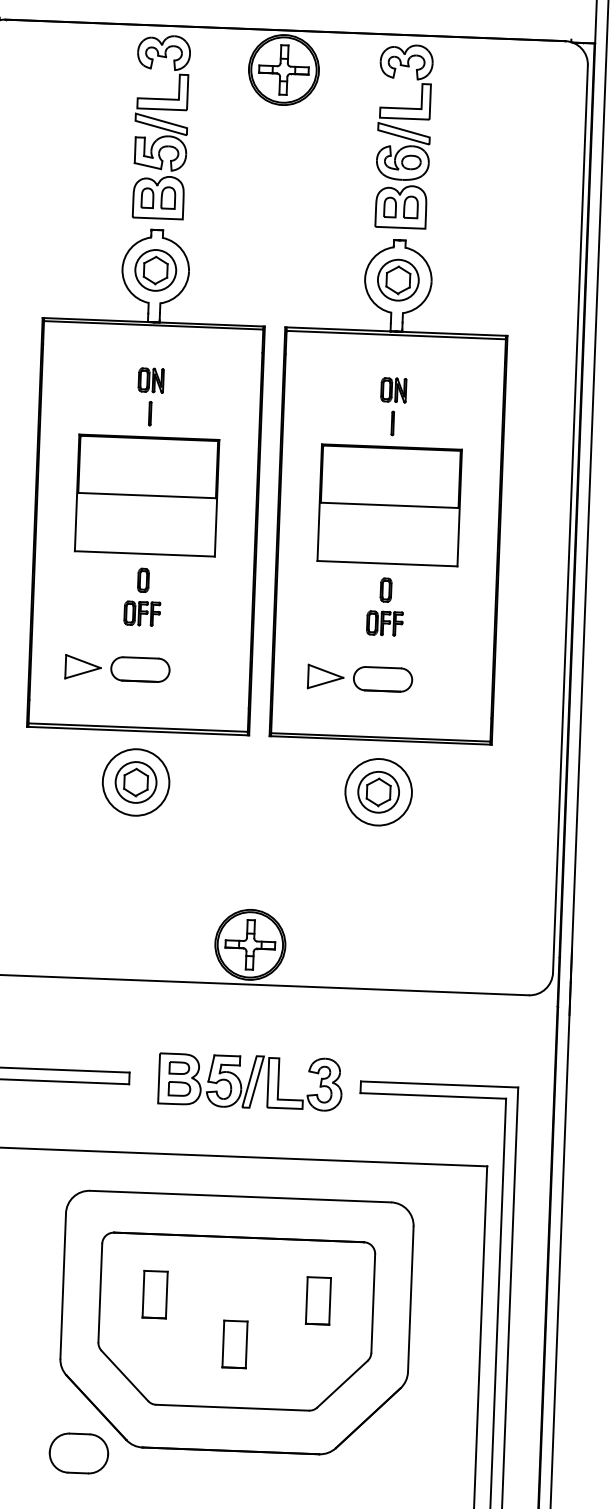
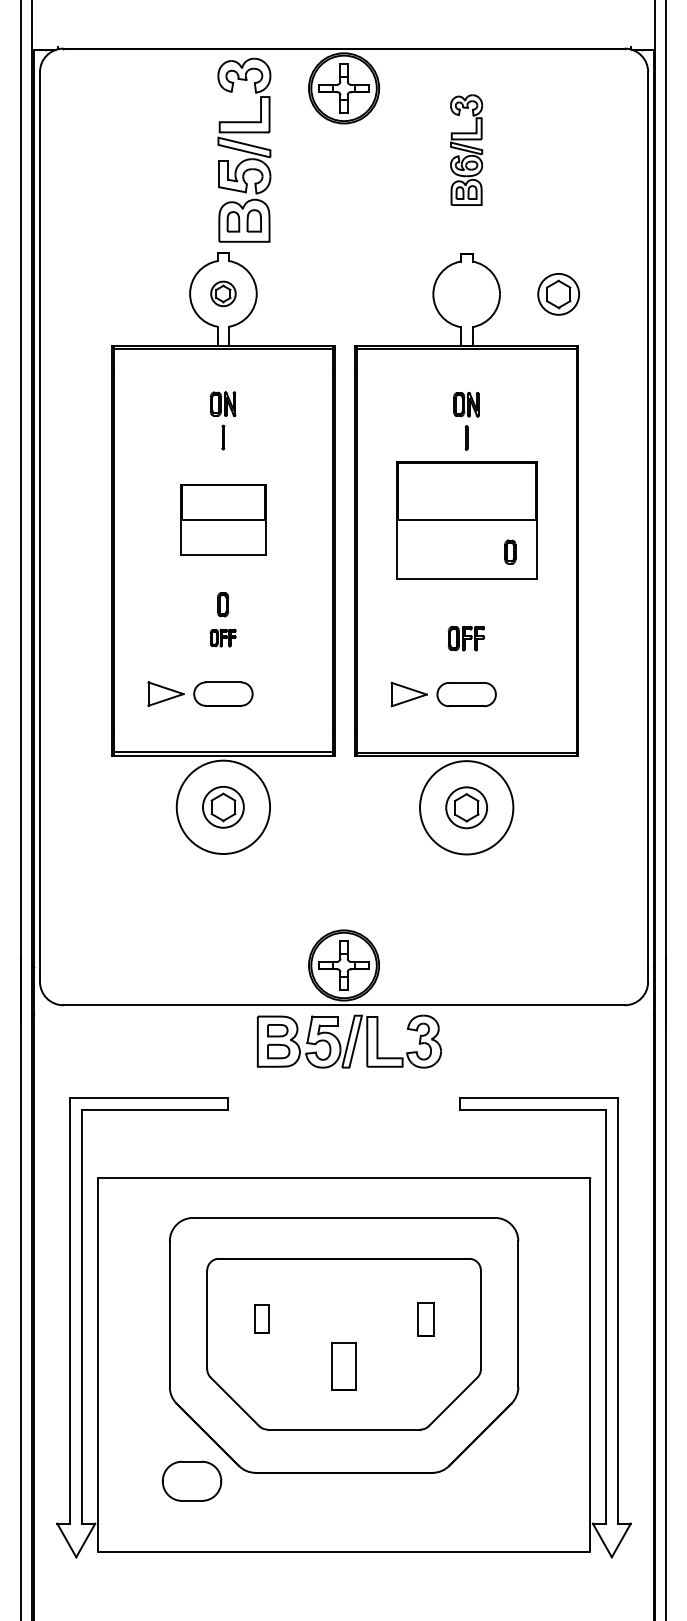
part: (161, 126) -> (244, 149), moved
part: (403, 135) -> (466, 149), size x0.6
part: (155, 270) -> (223, 293), size x0.6
part: (398, 280) -> (558, 294), moved
part: (147, 495) -> (223, 519), size x0.6
part: (386, 589) -> (510, 551), moved
part: (141, 613) -> (222, 637), size x0.7
circle: (136, 781) -> (223, 806), size x1.4
circle: (378, 791) -> (466, 807), size x1.4
part: (250, 1081) -> (349, 1041), moved
part: (155, 1294) -> (262, 1319), size x0.6
part: (318, 1301) -> (425, 1319), size x0.7

